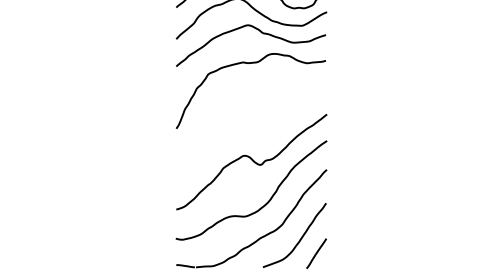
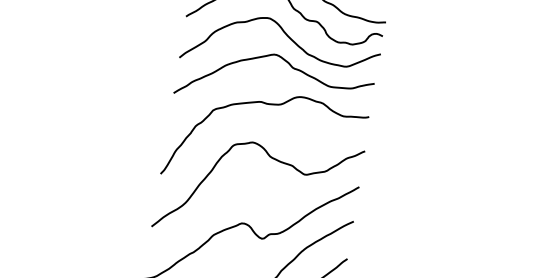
curve: (258, 104) -> (272, 159), added

